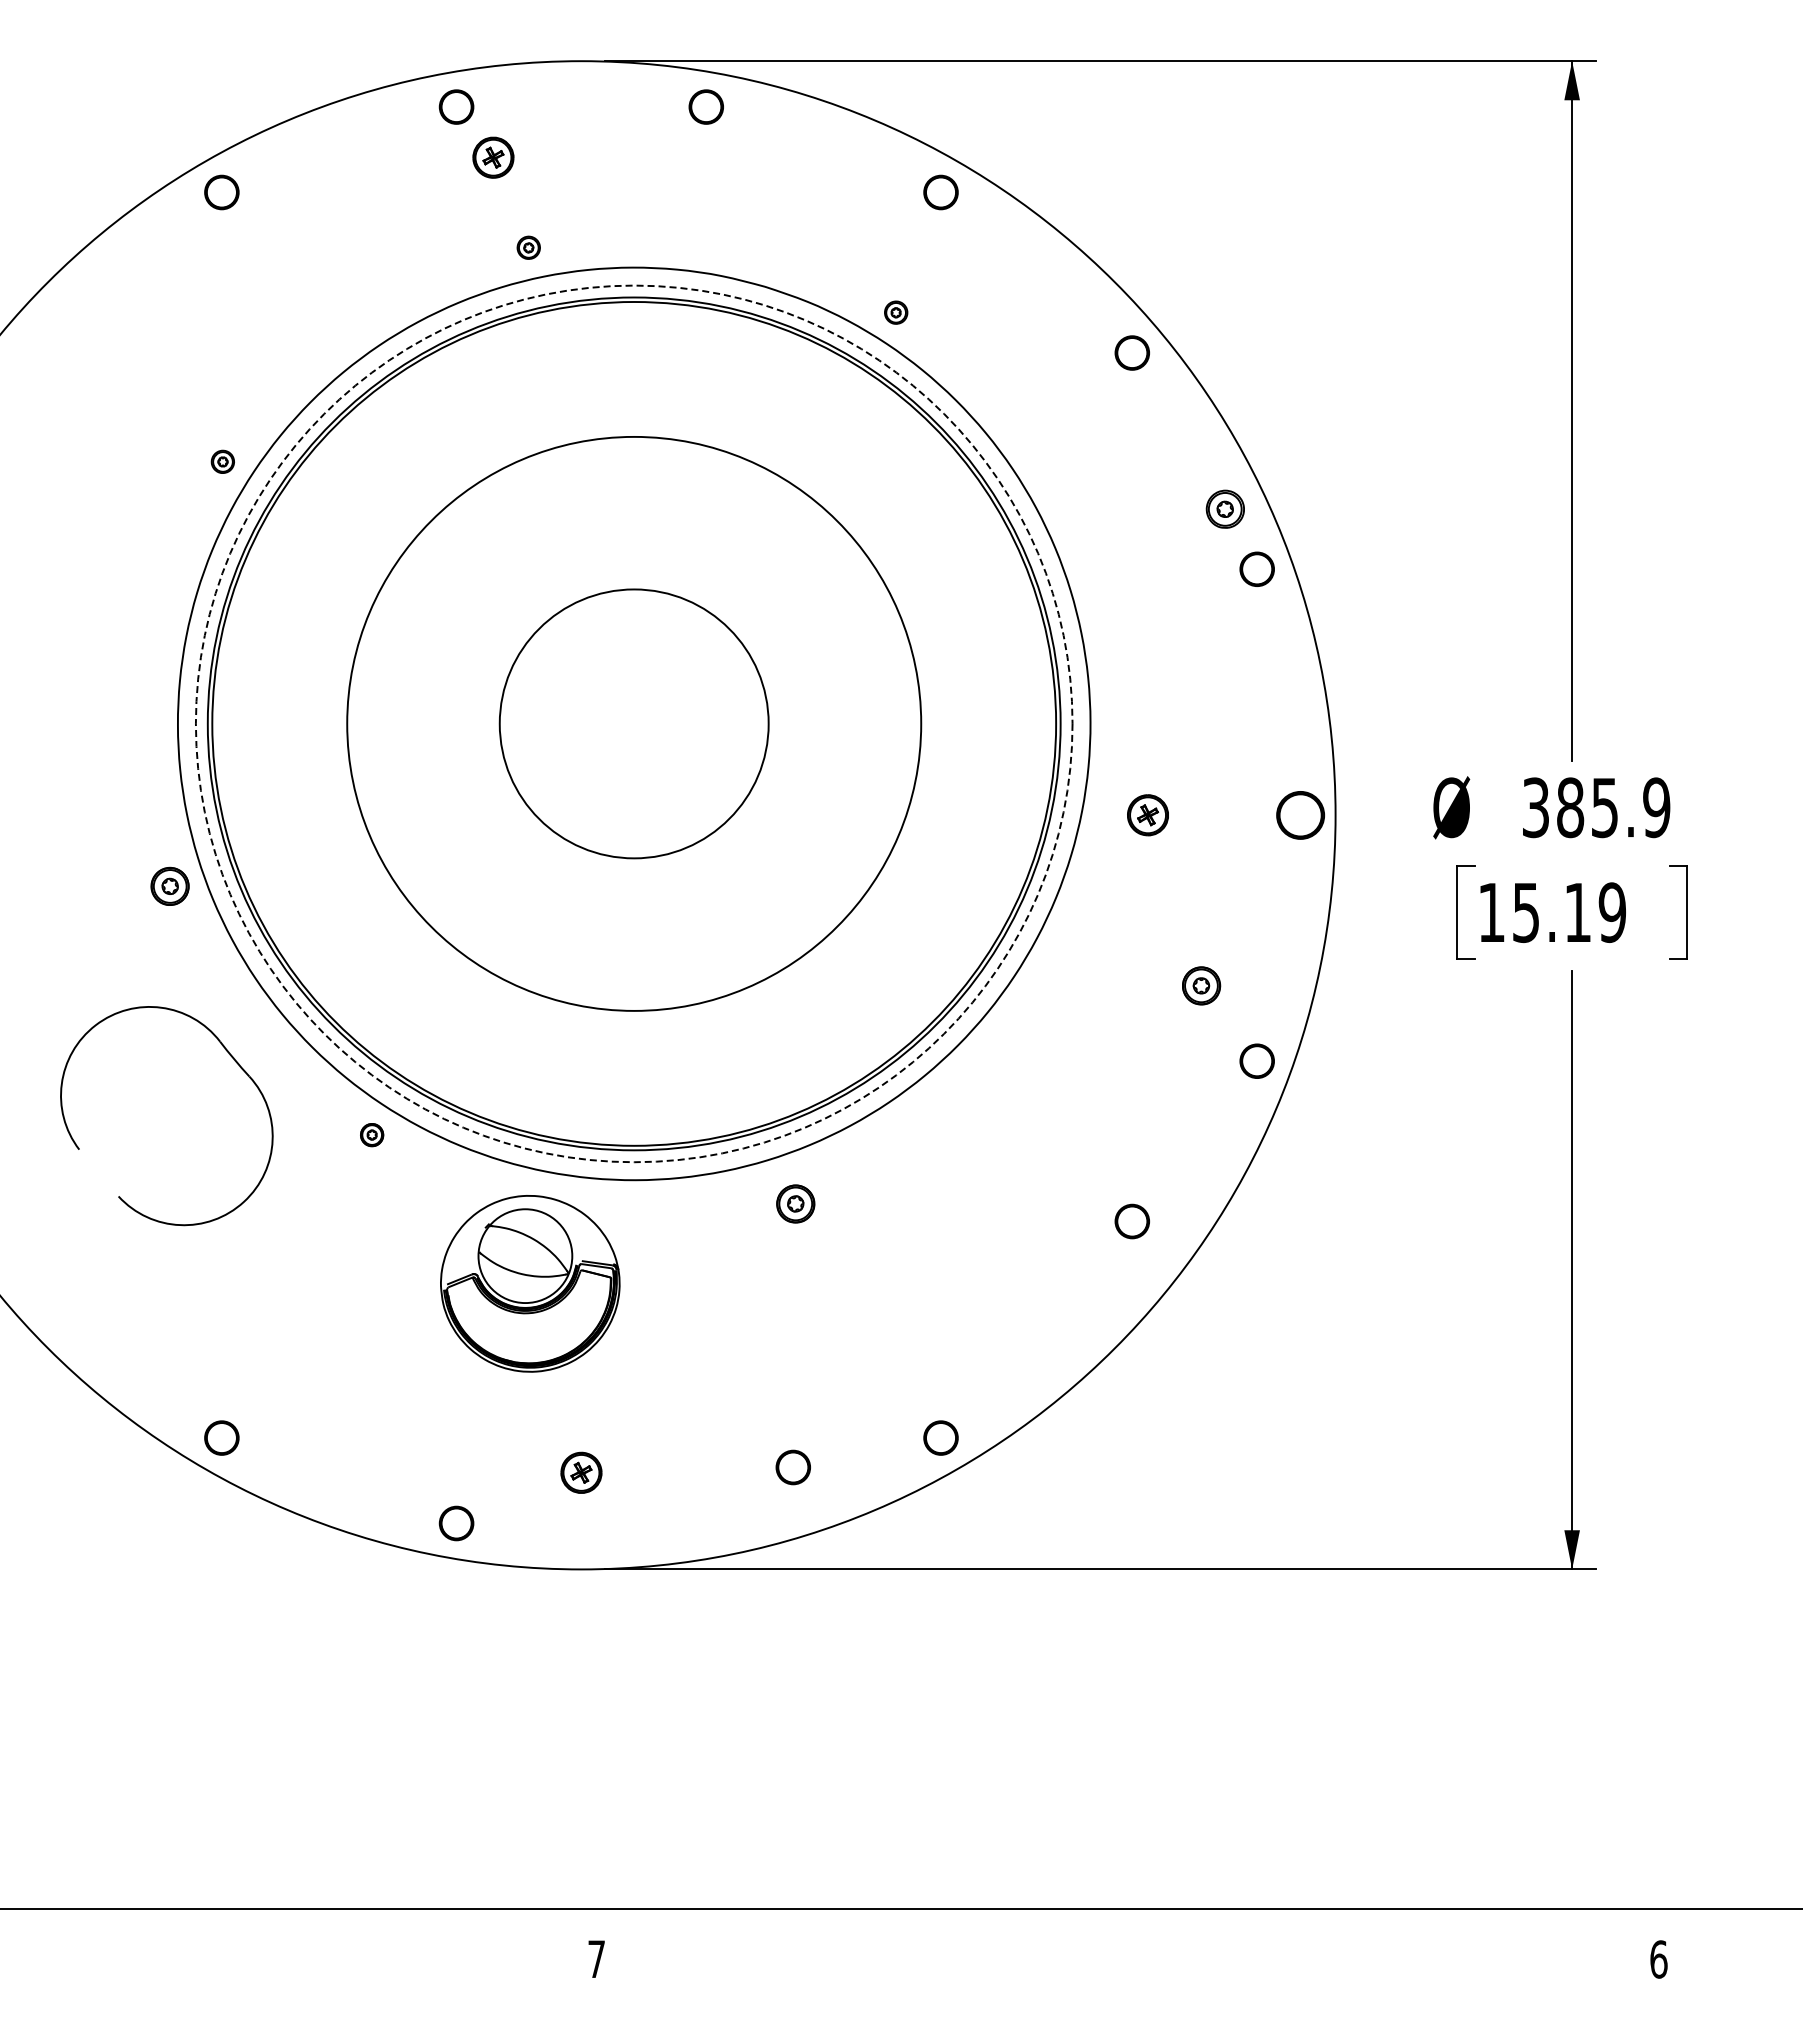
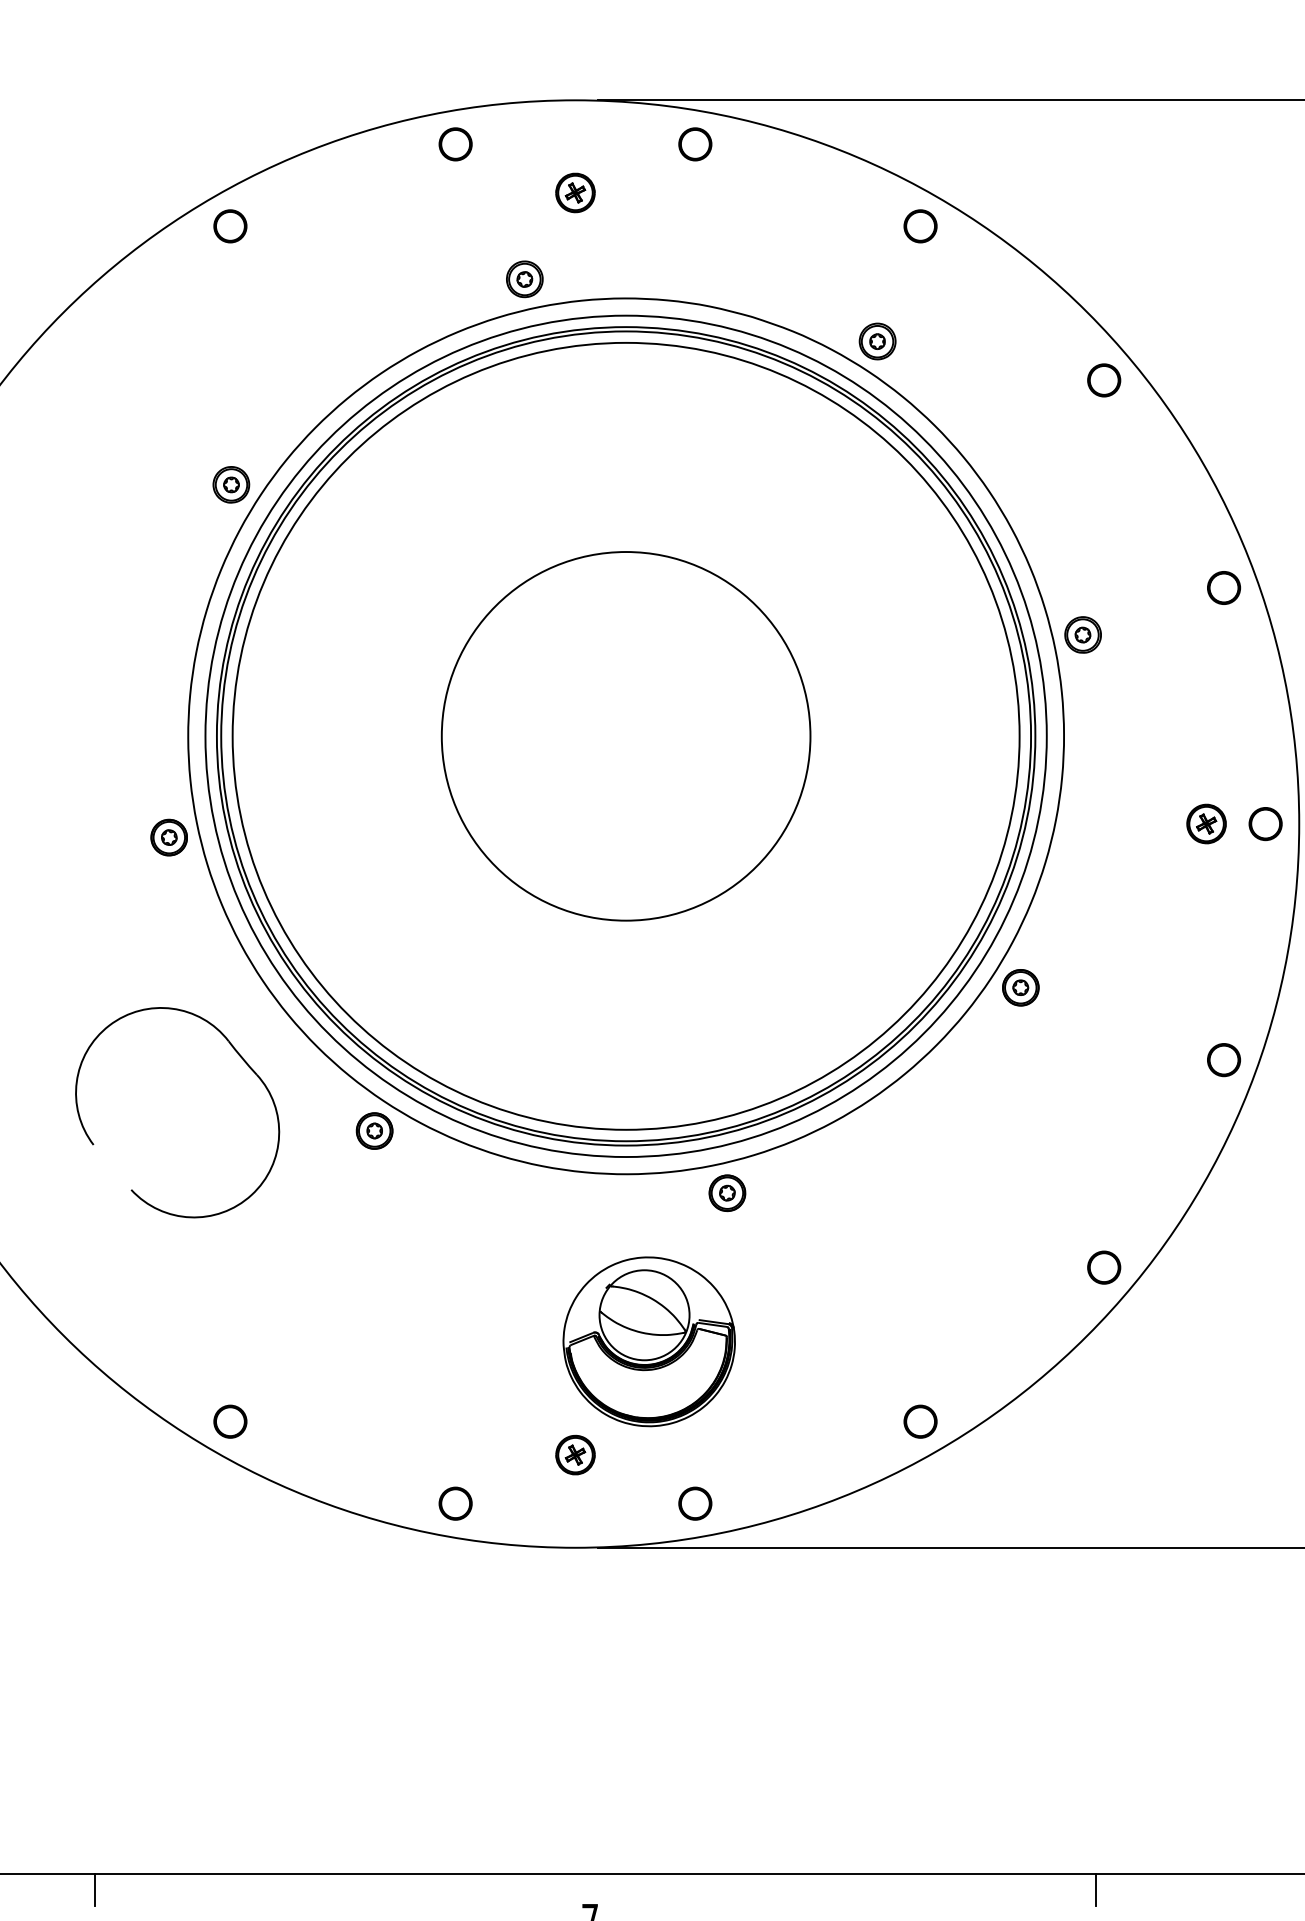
part: (493, 157) -> (575, 192), moved
part: (528, 247) -> (524, 279), size x1.67
part: (895, 312) -> (876, 341), size x1.67
part: (222, 461) -> (231, 484), size x1.67
part: (1224, 508) -> (1082, 634), moved
circle: (633, 723) -> (625, 735), dashed -> solid
circle: (634, 723) -> (626, 735), size x1.43
circle: (634, 723) -> (626, 735), size x1.43
part: (1300, 814) -> (1265, 823), size x0.71
part: (1147, 815) -> (1206, 824), moved
part: (169, 885) -> (168, 836), moved
part: (1201, 985) -> (1020, 987), moved
part: (371, 1134) -> (374, 1130), size x1.67
part: (795, 1203) -> (727, 1192), moved
part: (1131, 1221) -> (1103, 1267), moved
part: (530, 1283) -> (649, 1341), moved
part: (792, 1467) -> (694, 1503), moved
line: (81, 1926) -> (95, 1890), added
line: (1123, 1926) -> (1095, 1890), added

